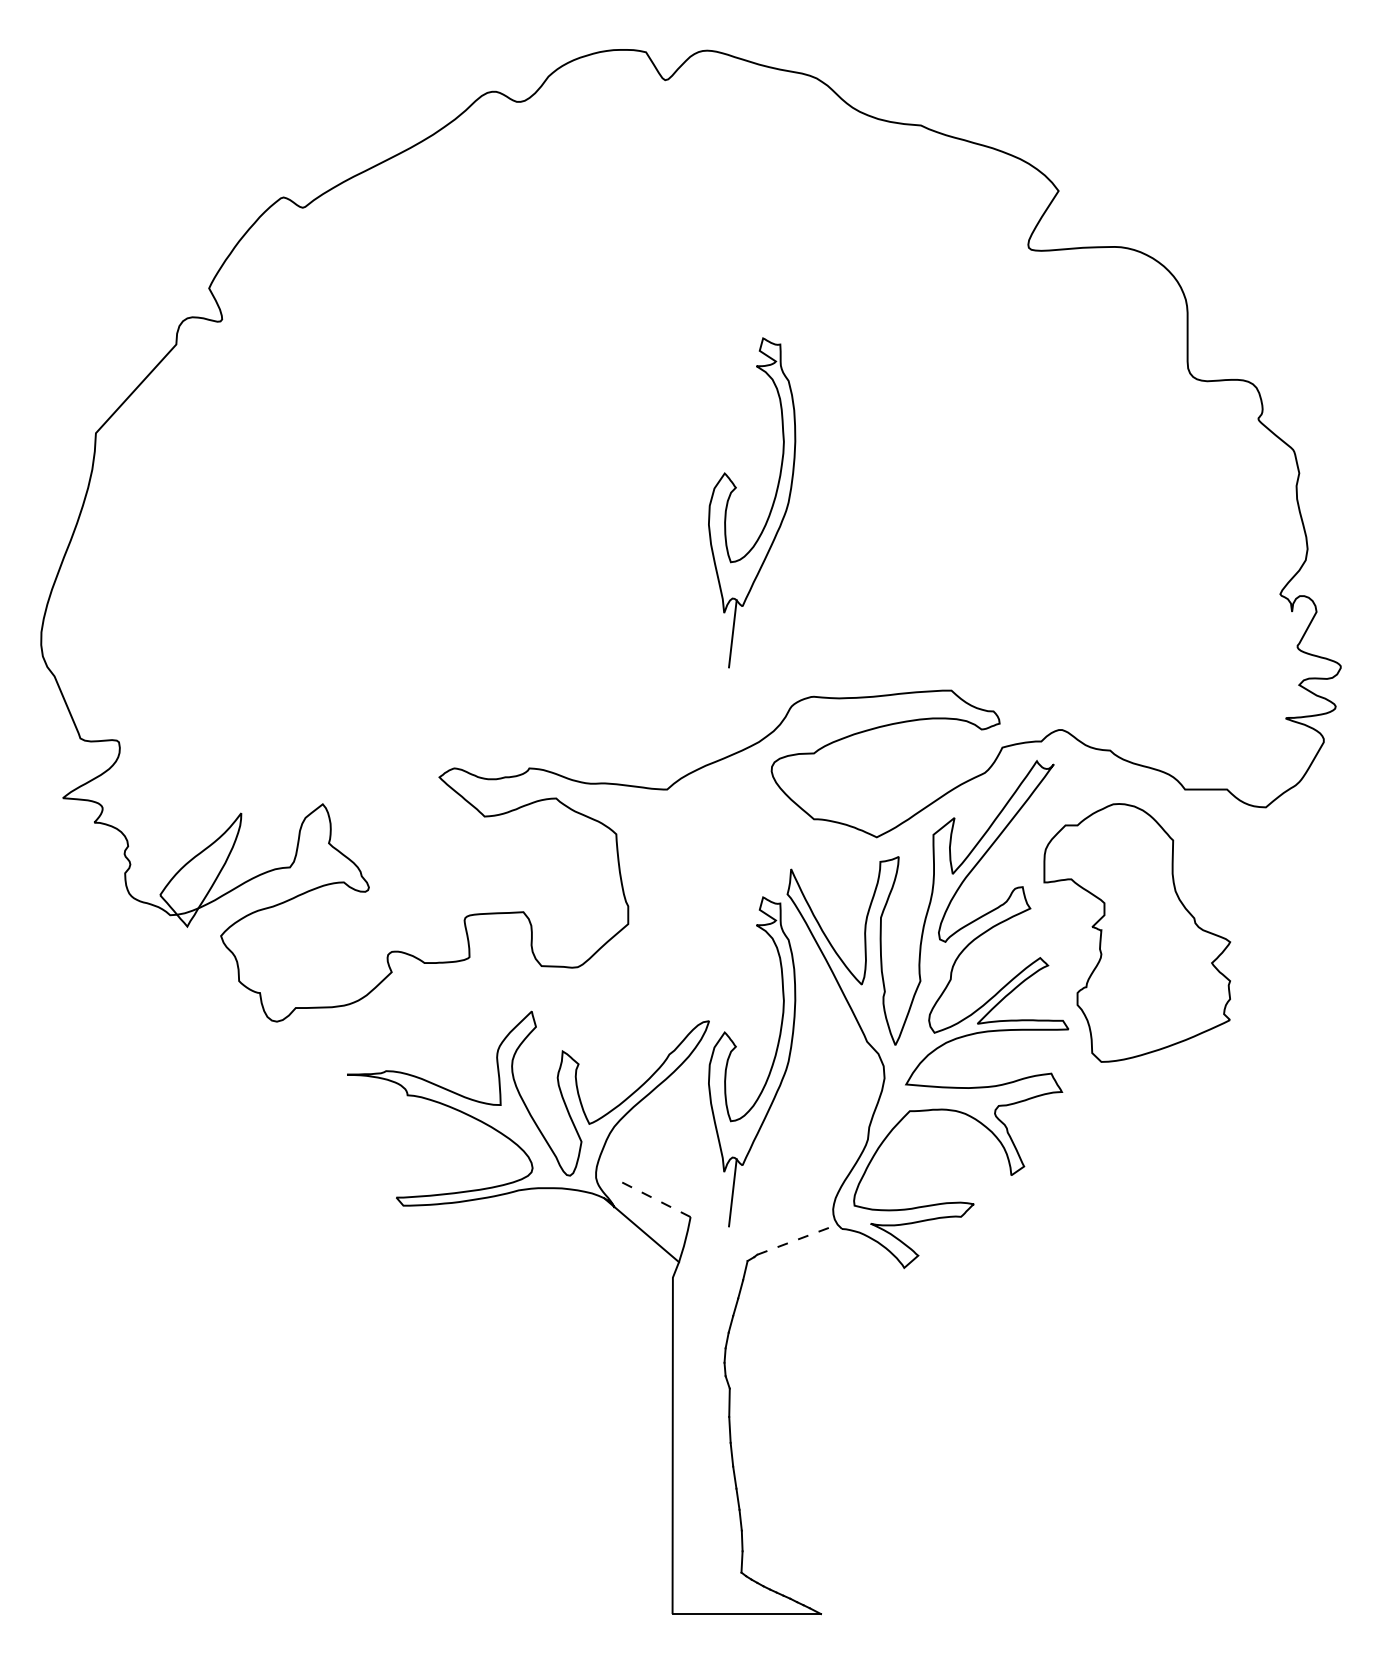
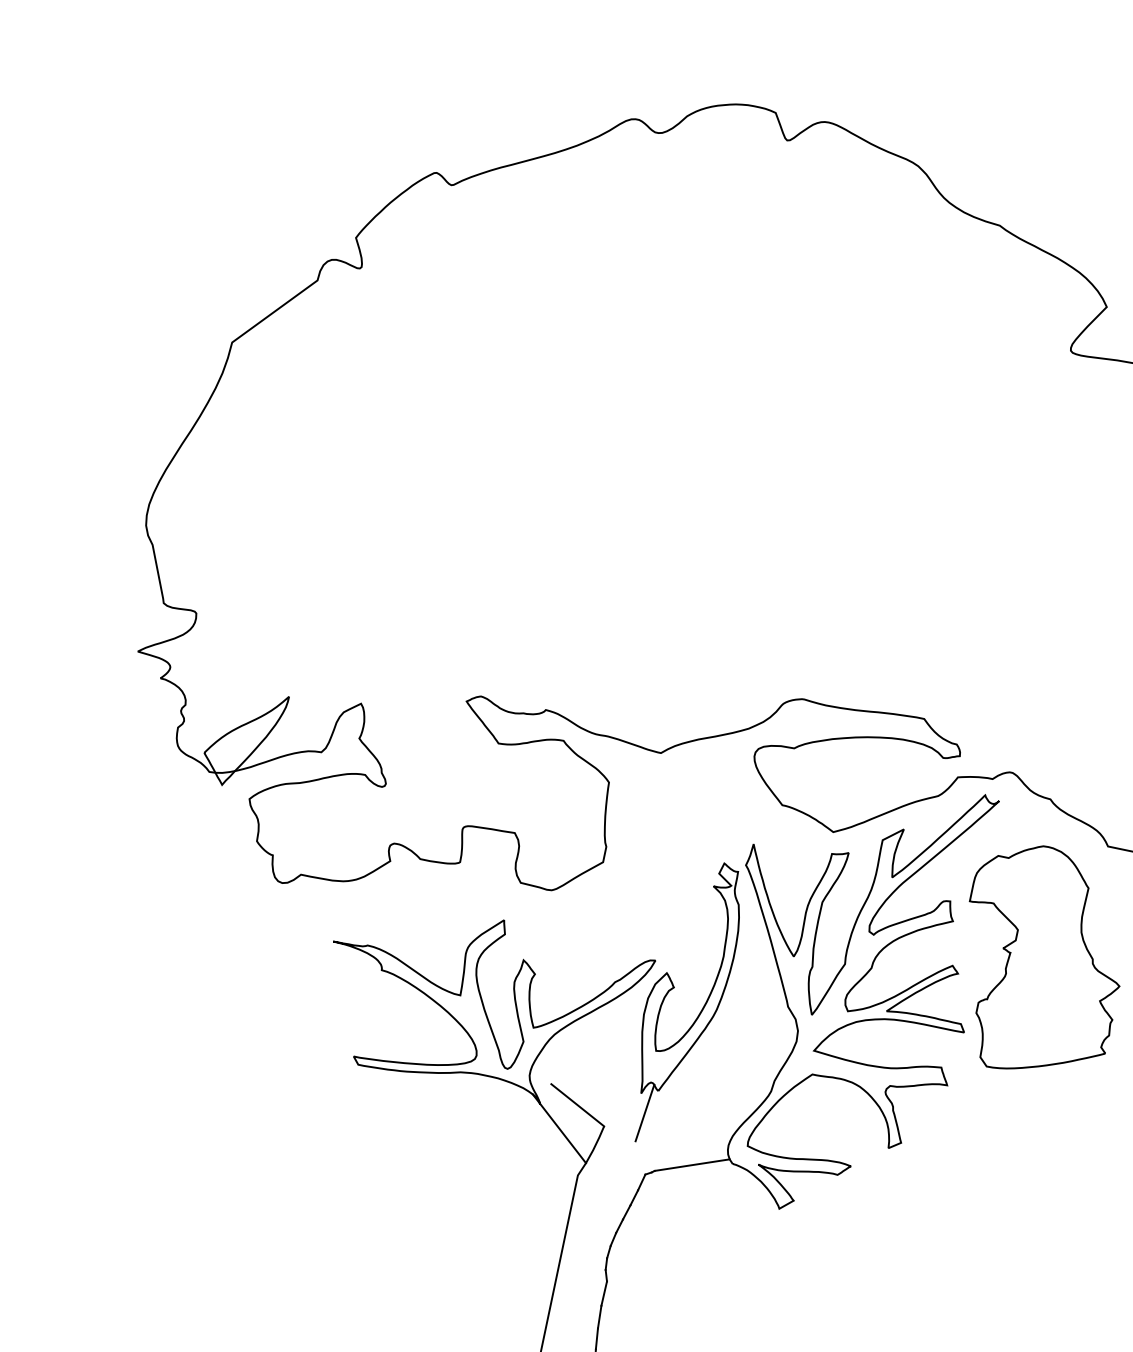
part: (770, 508) -> (800, 529), removed
line: (656, 1200) -> (577, 1105), dashed -> solid
line: (797, 1239) -> (692, 1164), dashed -> solid

